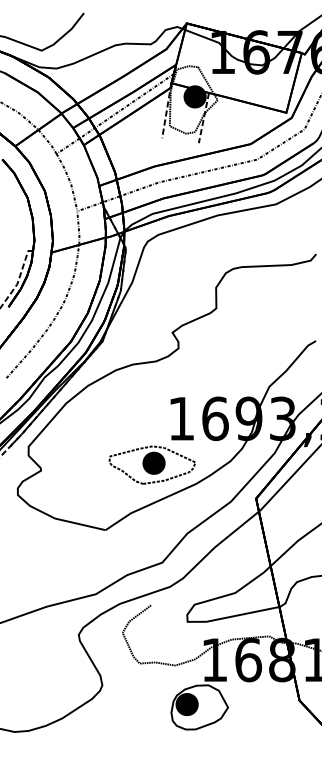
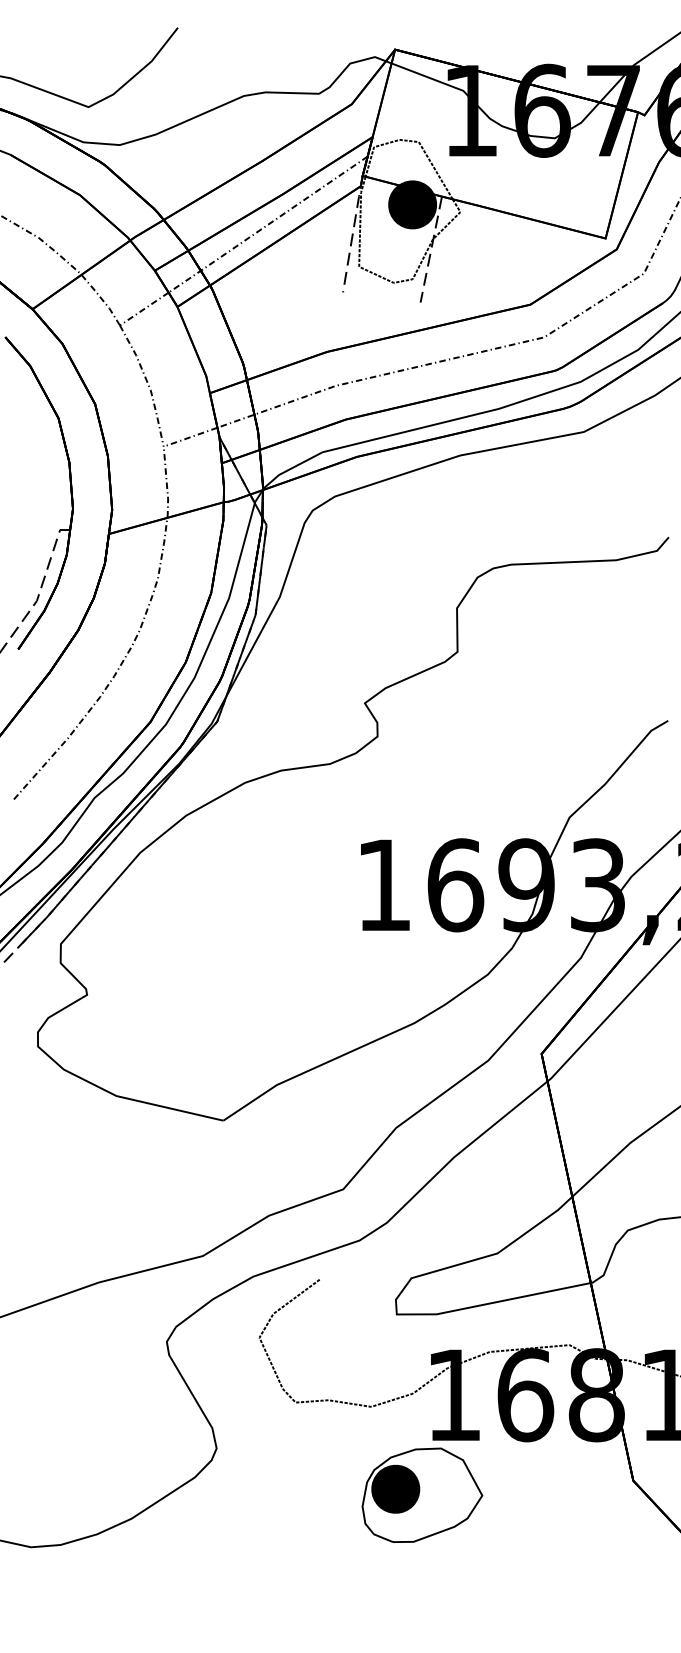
part: (151, 464) -> (320, 981), removed

